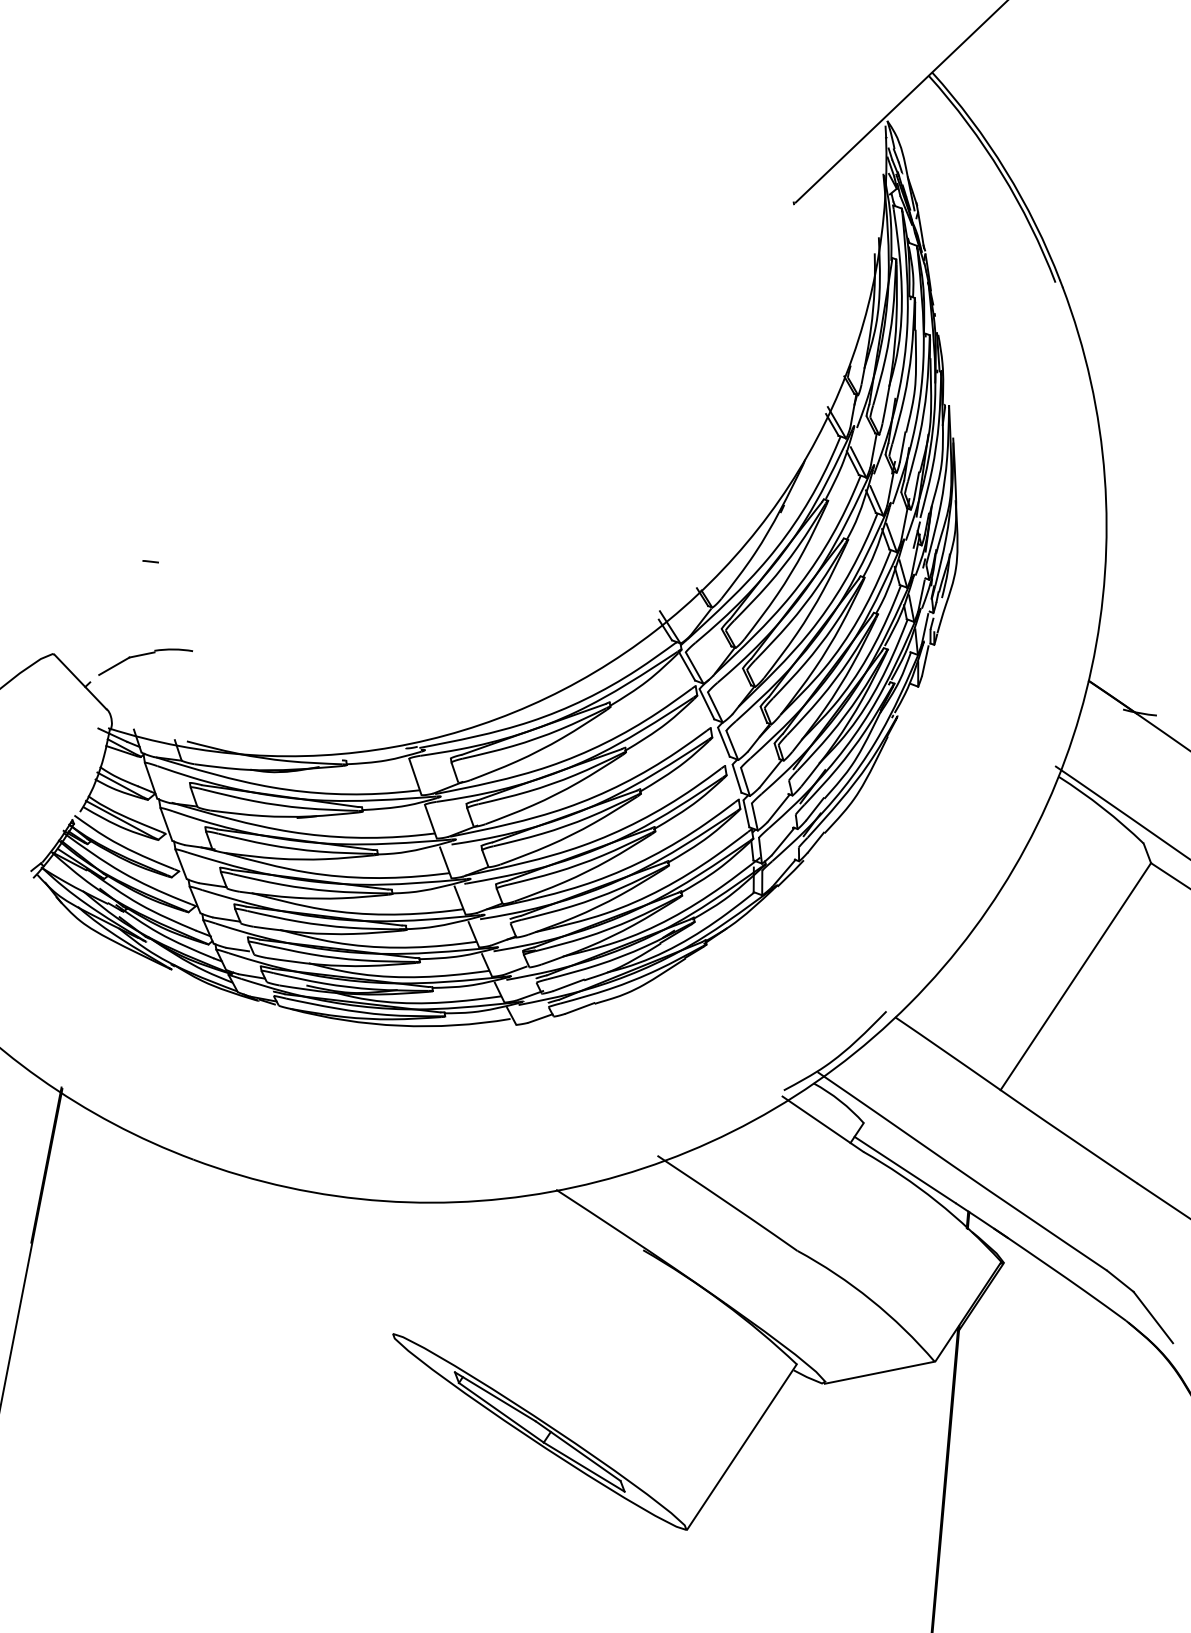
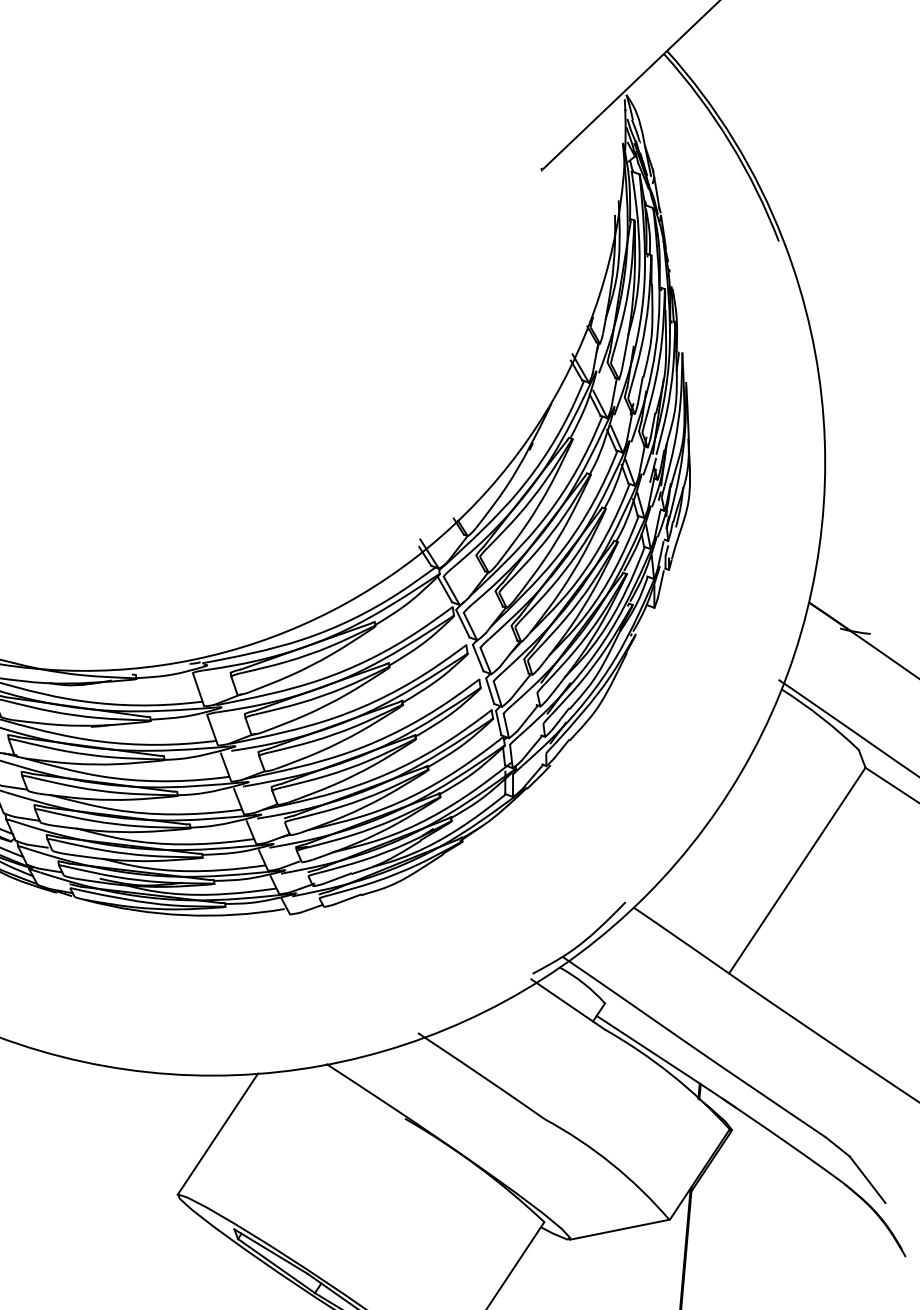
line: (436, 1267) -> (217, 1134), added

